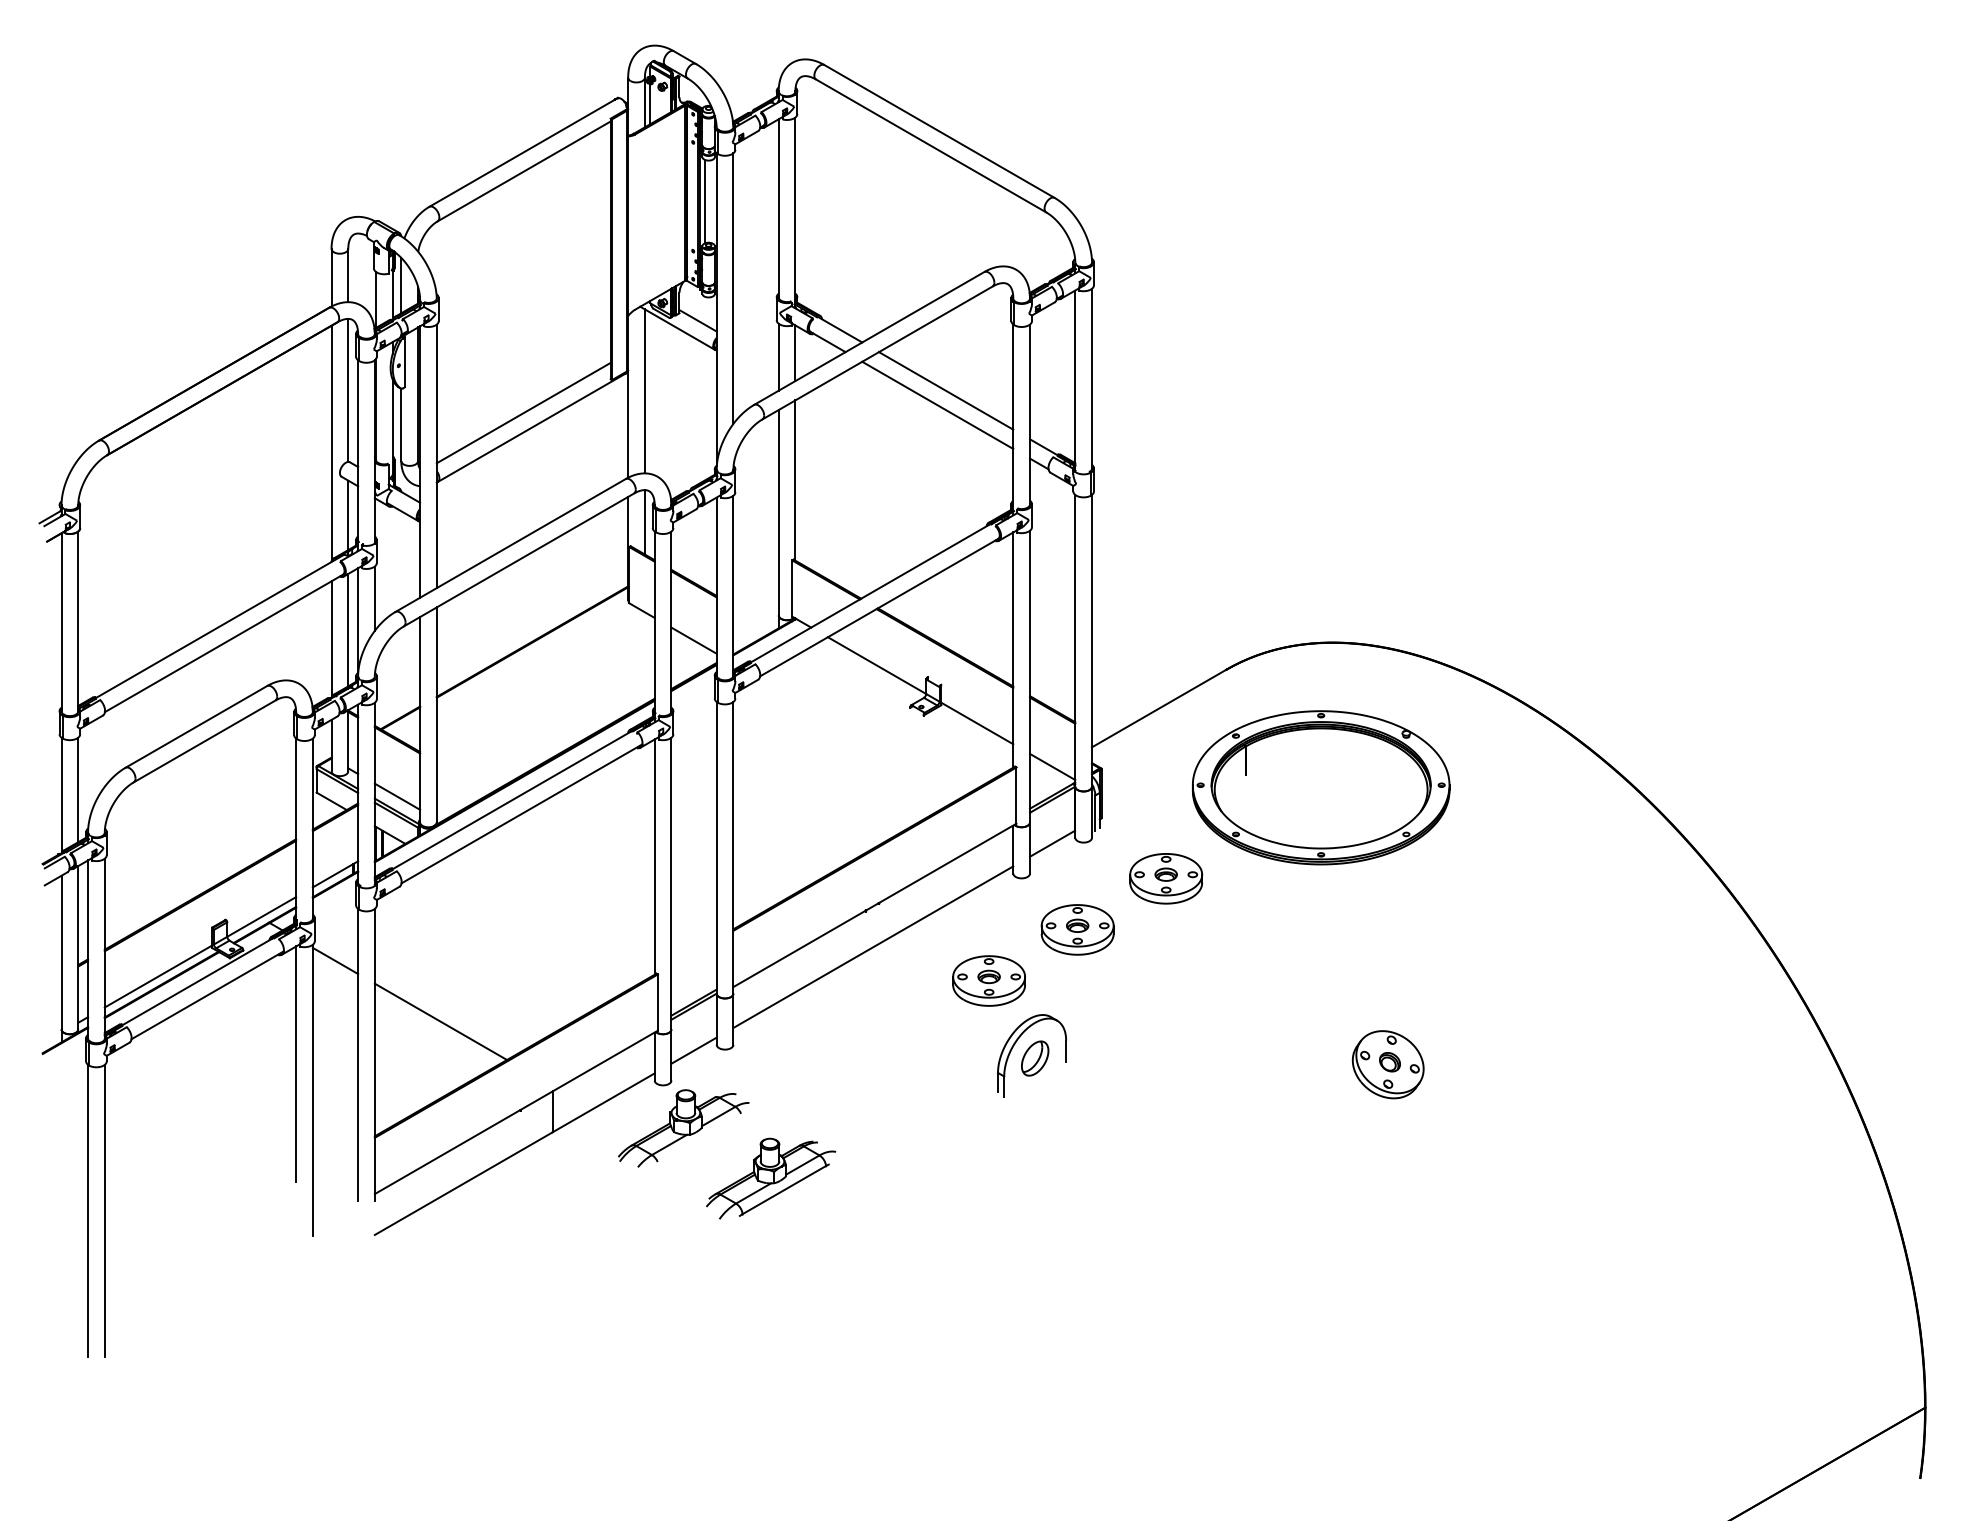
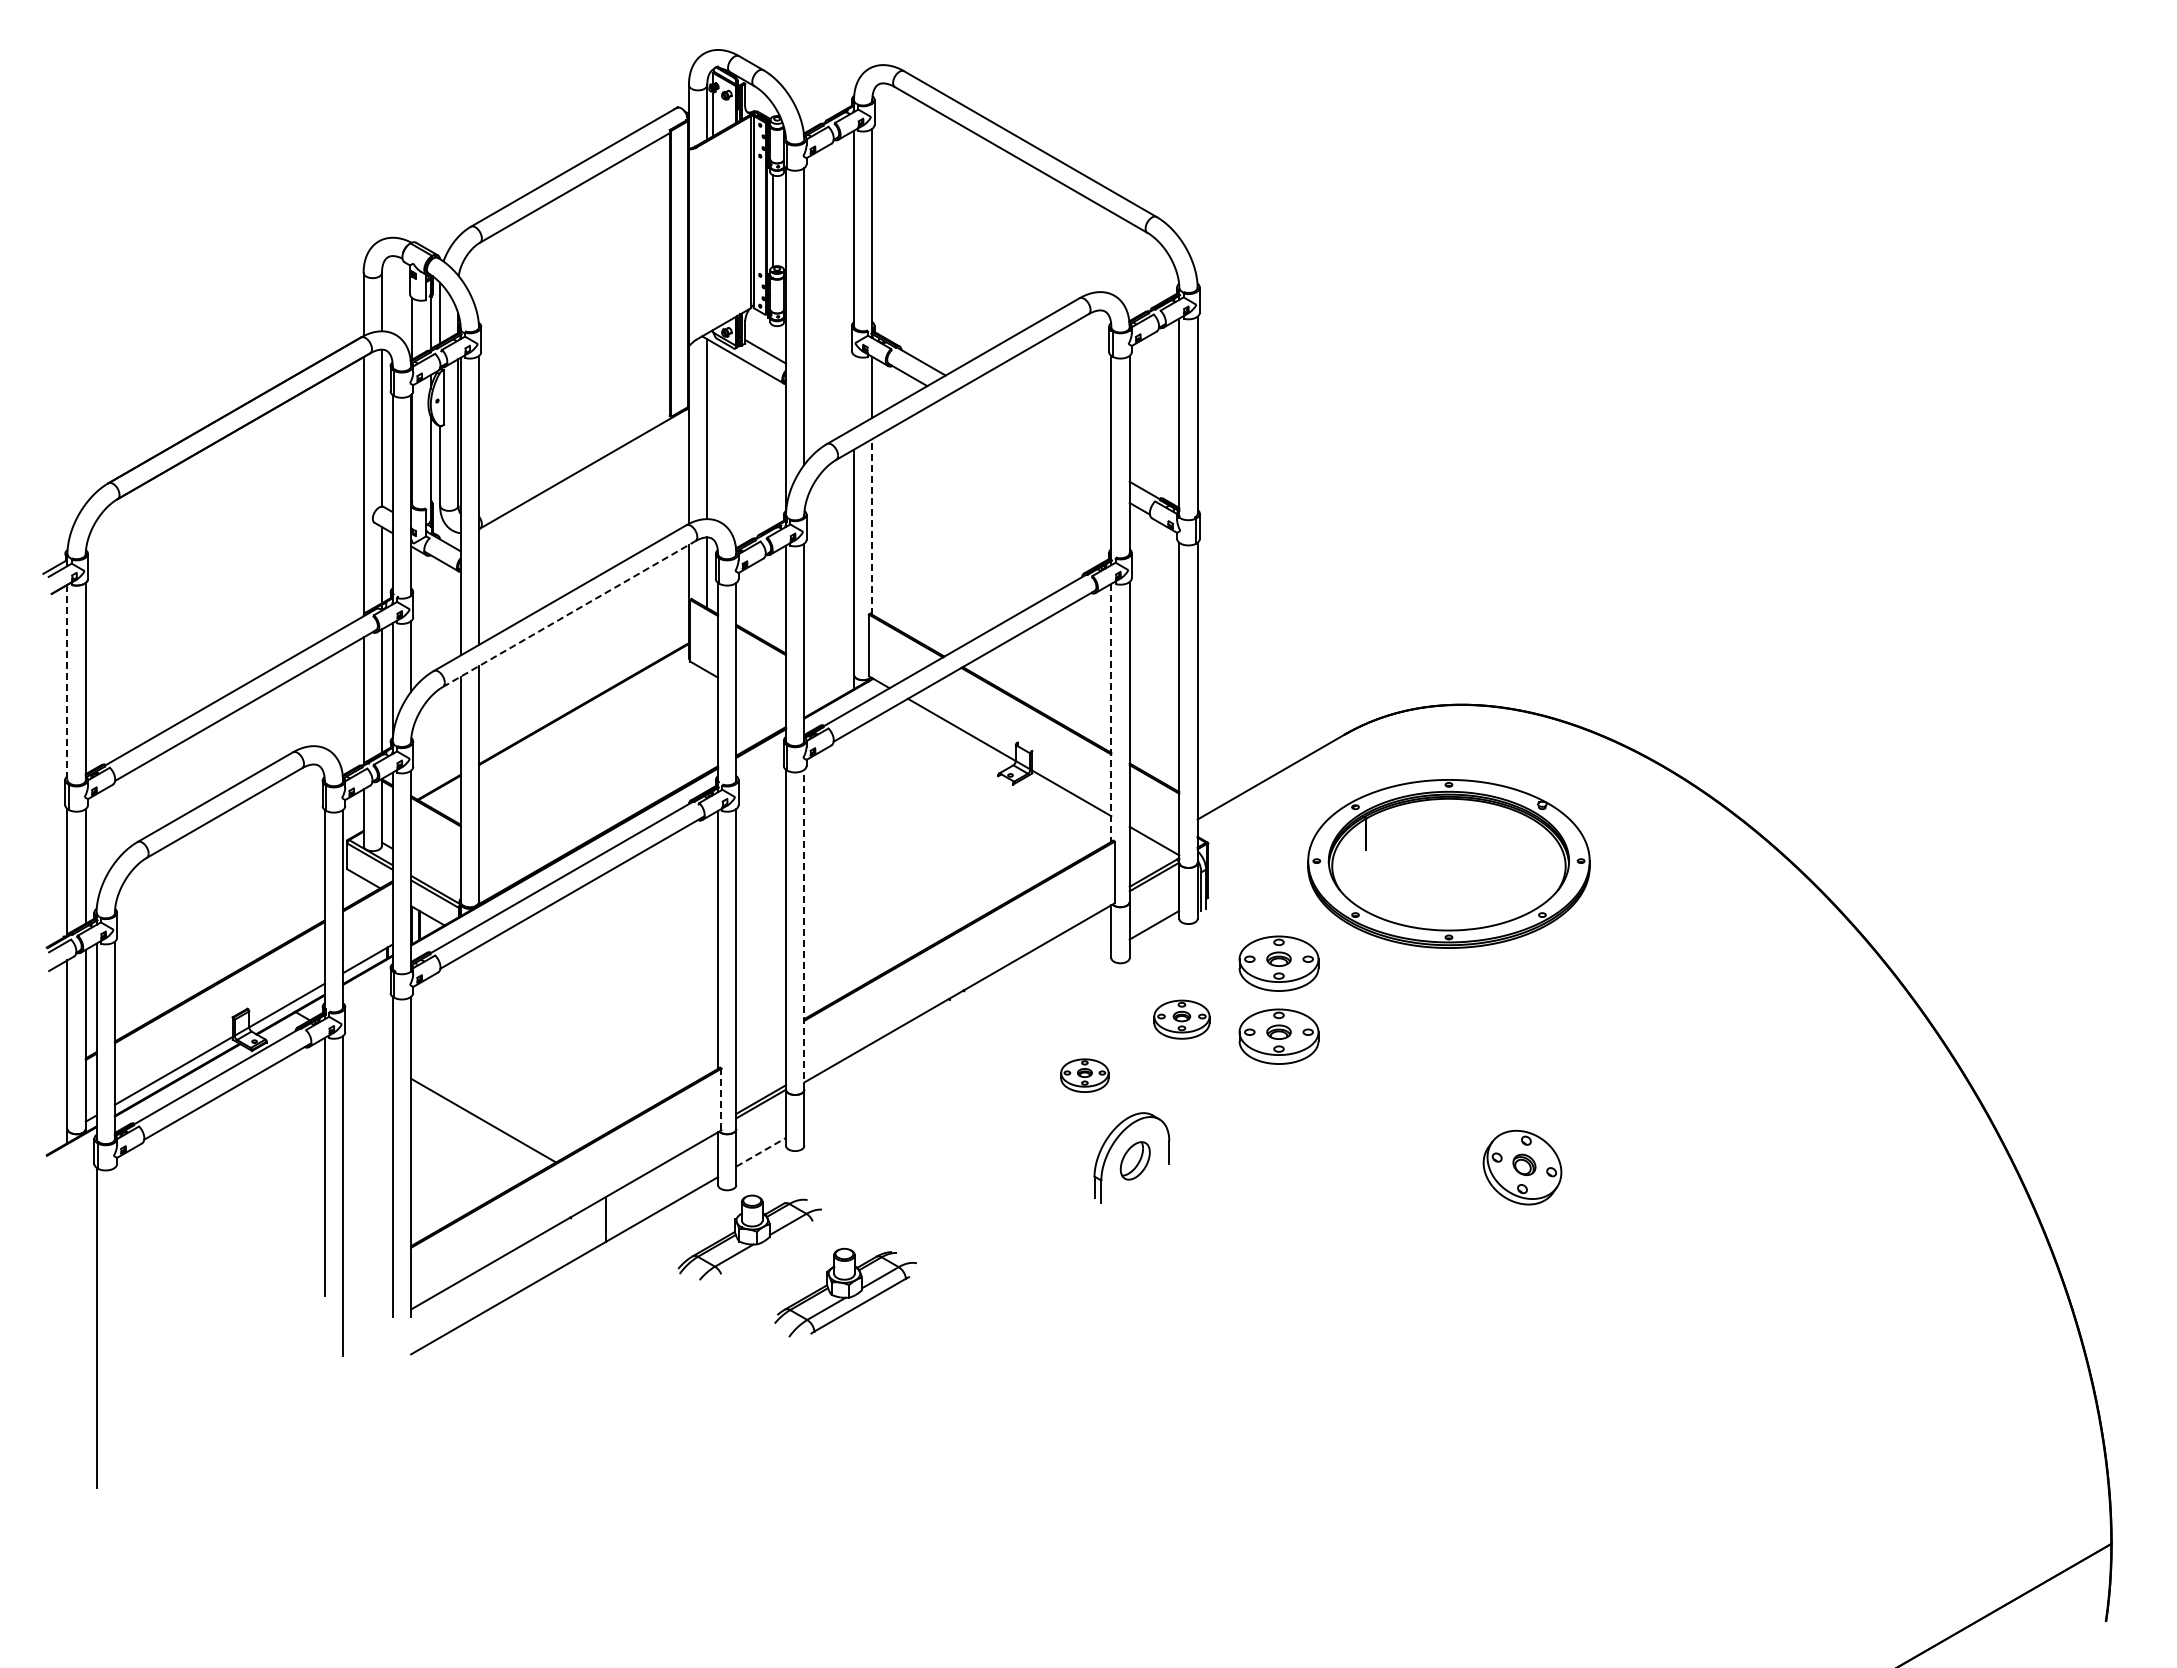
line: (779, 357) -> (854, 391), removed
line: (945, 390) -> (1037, 428), removed
line: (937, 405) -> (1028, 444), removed
line: (523, 412) -> (574, 452), removed
line: (795, 480) -> (872, 526), solid -> dashed
line: (519, 560) -> (569, 614), solid -> dashed
line: (61, 622) -> (67, 682), solid -> dashed
line: (694, 640) -> (761, 702), removed
line: (1013, 650) -> (1111, 713), solid -> dashed
line: (397, 796) -> (435, 873), removed
line: (733, 847) -> (804, 929), solid -> dashed
part: (1077, 929) -> (1181, 1019), size x0.7
part: (1165, 945) -> (1278, 1036), added
line: (873, 946) -> (957, 1038), removed
line: (335, 960) -> (367, 1053), removed
part: (988, 980) -> (1084, 1075), size x0.6
line: (657, 1002) -> (721, 1099), solid -> dashed
line: (694, 1050) -> (761, 1152), solid -> dashed
line: (104, 1210) -> (114, 1327), removed

